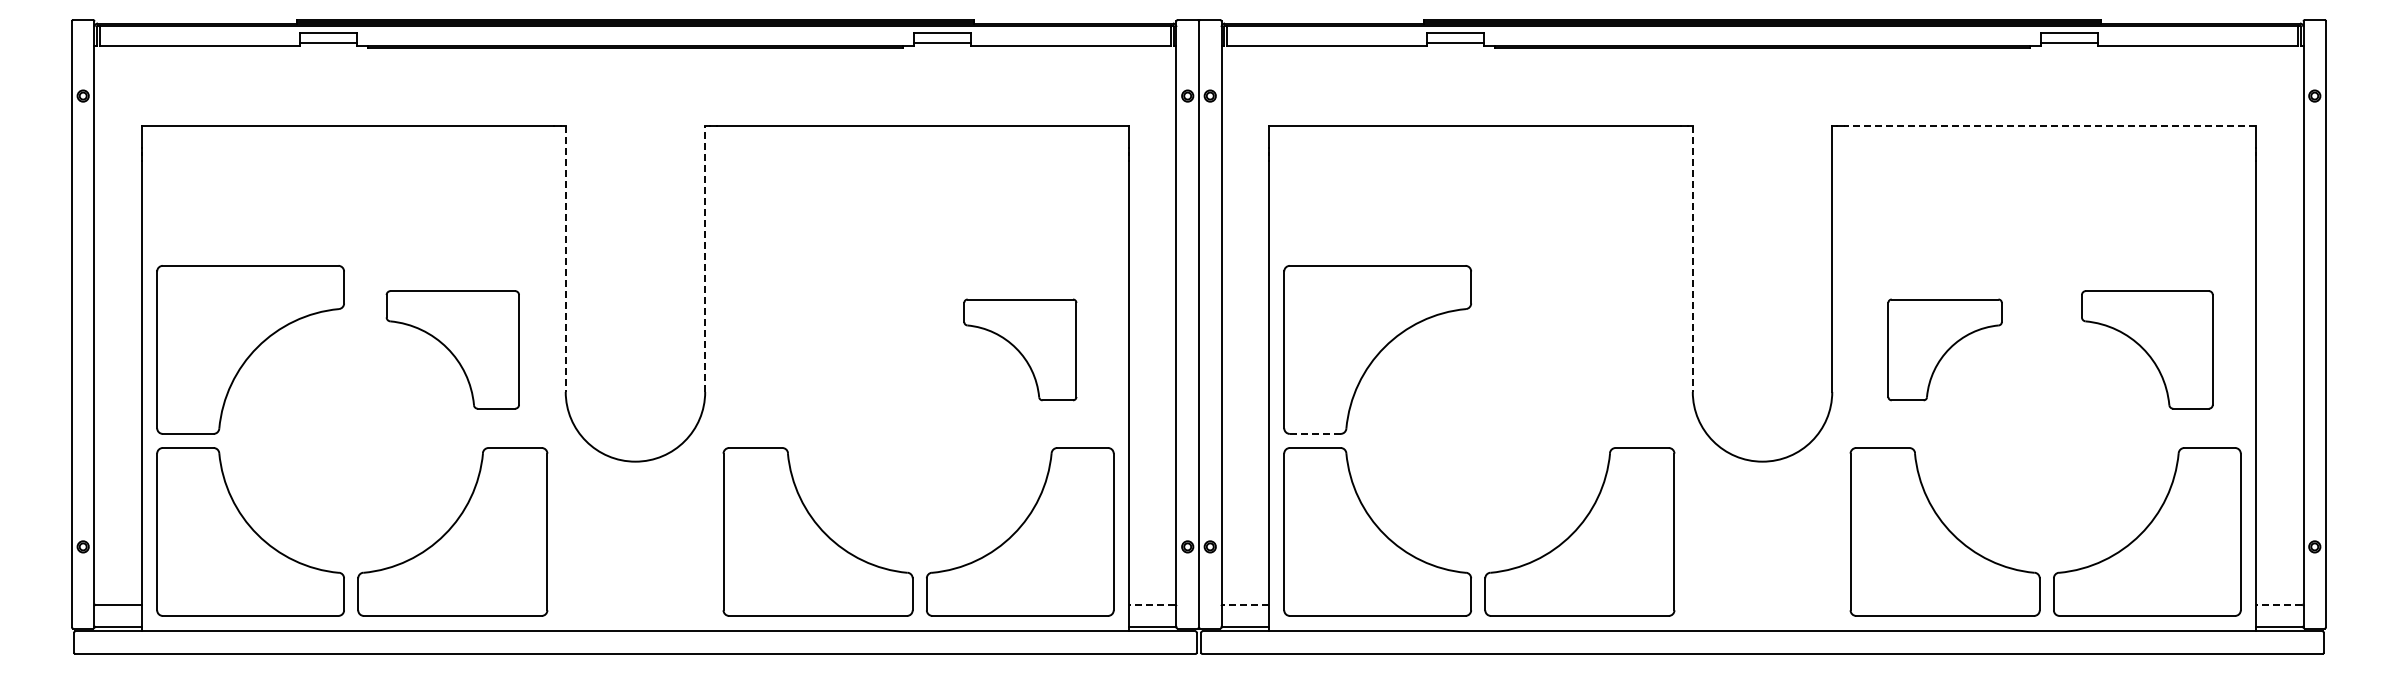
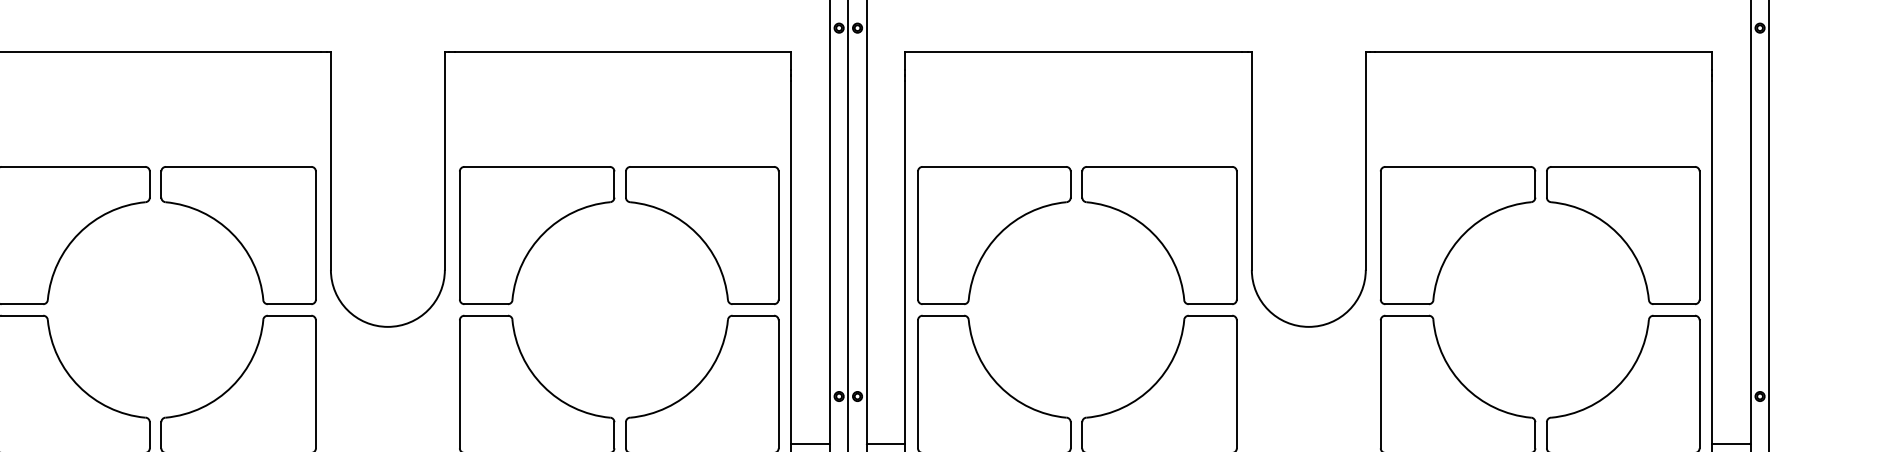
line: (2049, 125) -> (1543, 52), dashed -> solid
line: (705, 258) -> (445, 160), dashed -> solid
line: (565, 259) -> (330, 161), dashed -> solid
line: (1692, 259) -> (1251, 161), dashed -> solid
part: (452, 349) -> (238, 235), size x1.43
part: (817, 349) -> (536, 235), added
part: (1020, 349) -> (702, 235), size x1.67
part: (1579, 349) -> (1159, 235), added
part: (1944, 349) -> (1457, 235), size x1.67
part: (2147, 349) -> (1623, 235), size x1.43
line: (1315, 433) -> (943, 303), dashed -> solid
line: (1152, 604) -> (810, 443), dashed -> solid
line: (1245, 604) -> (886, 443), dashed -> solid
line: (2279, 604) -> (1731, 443), dashed -> solid

